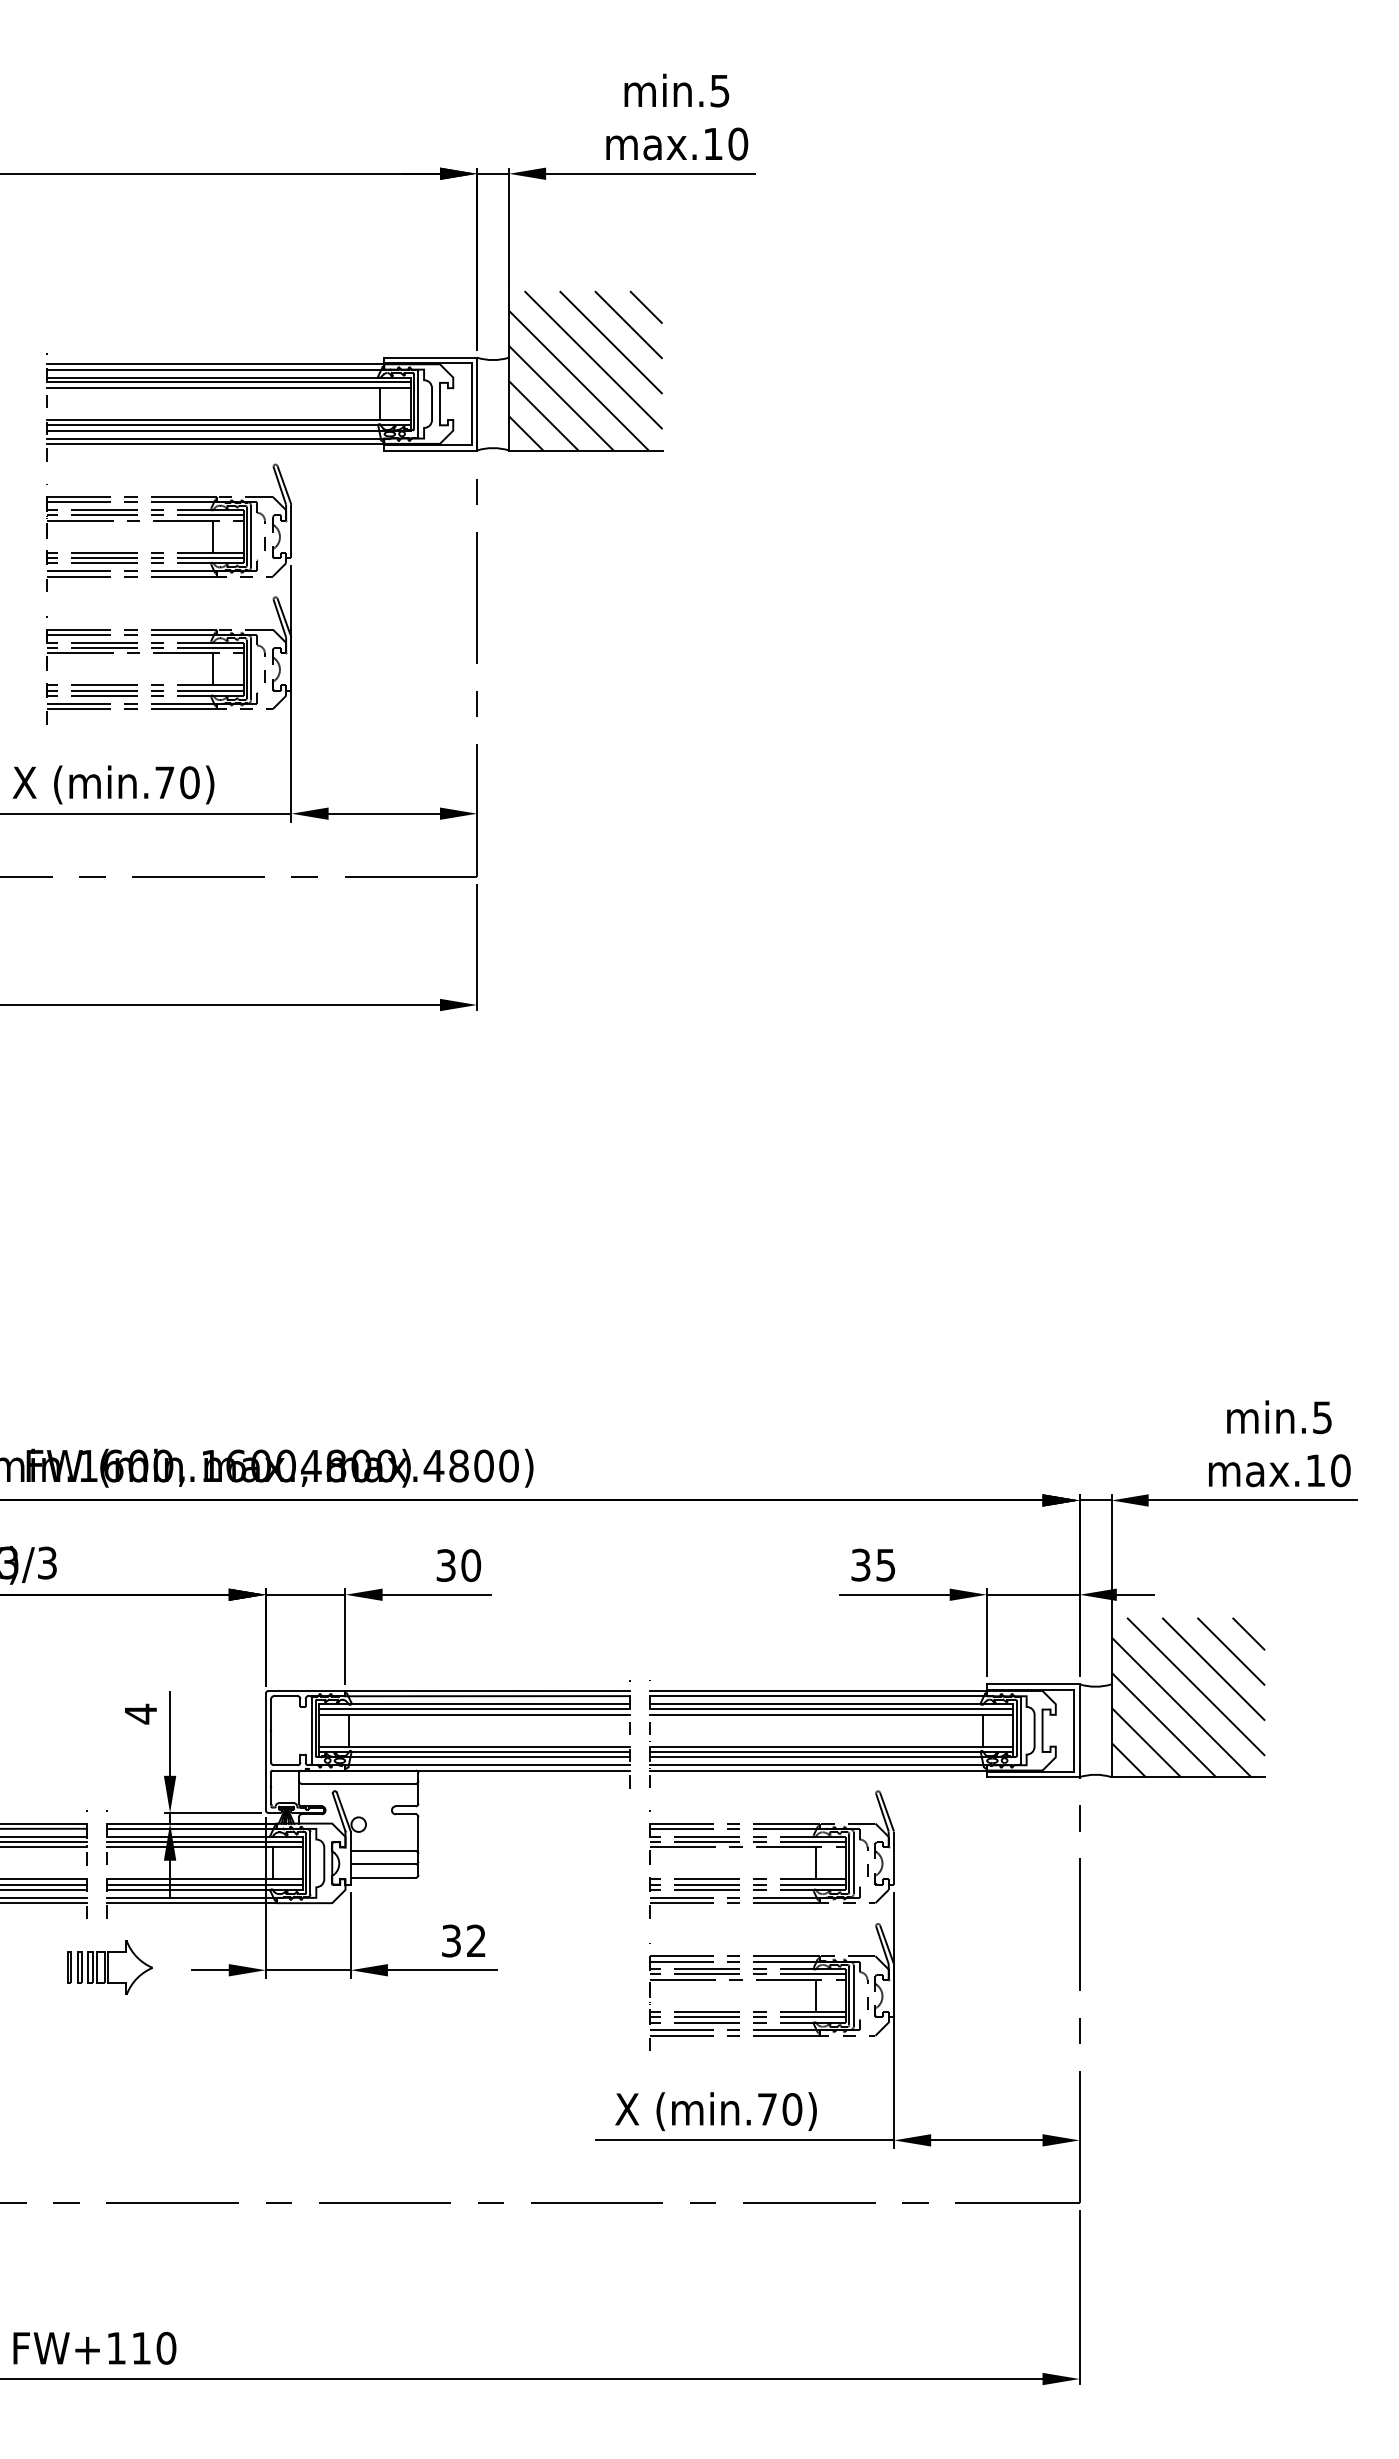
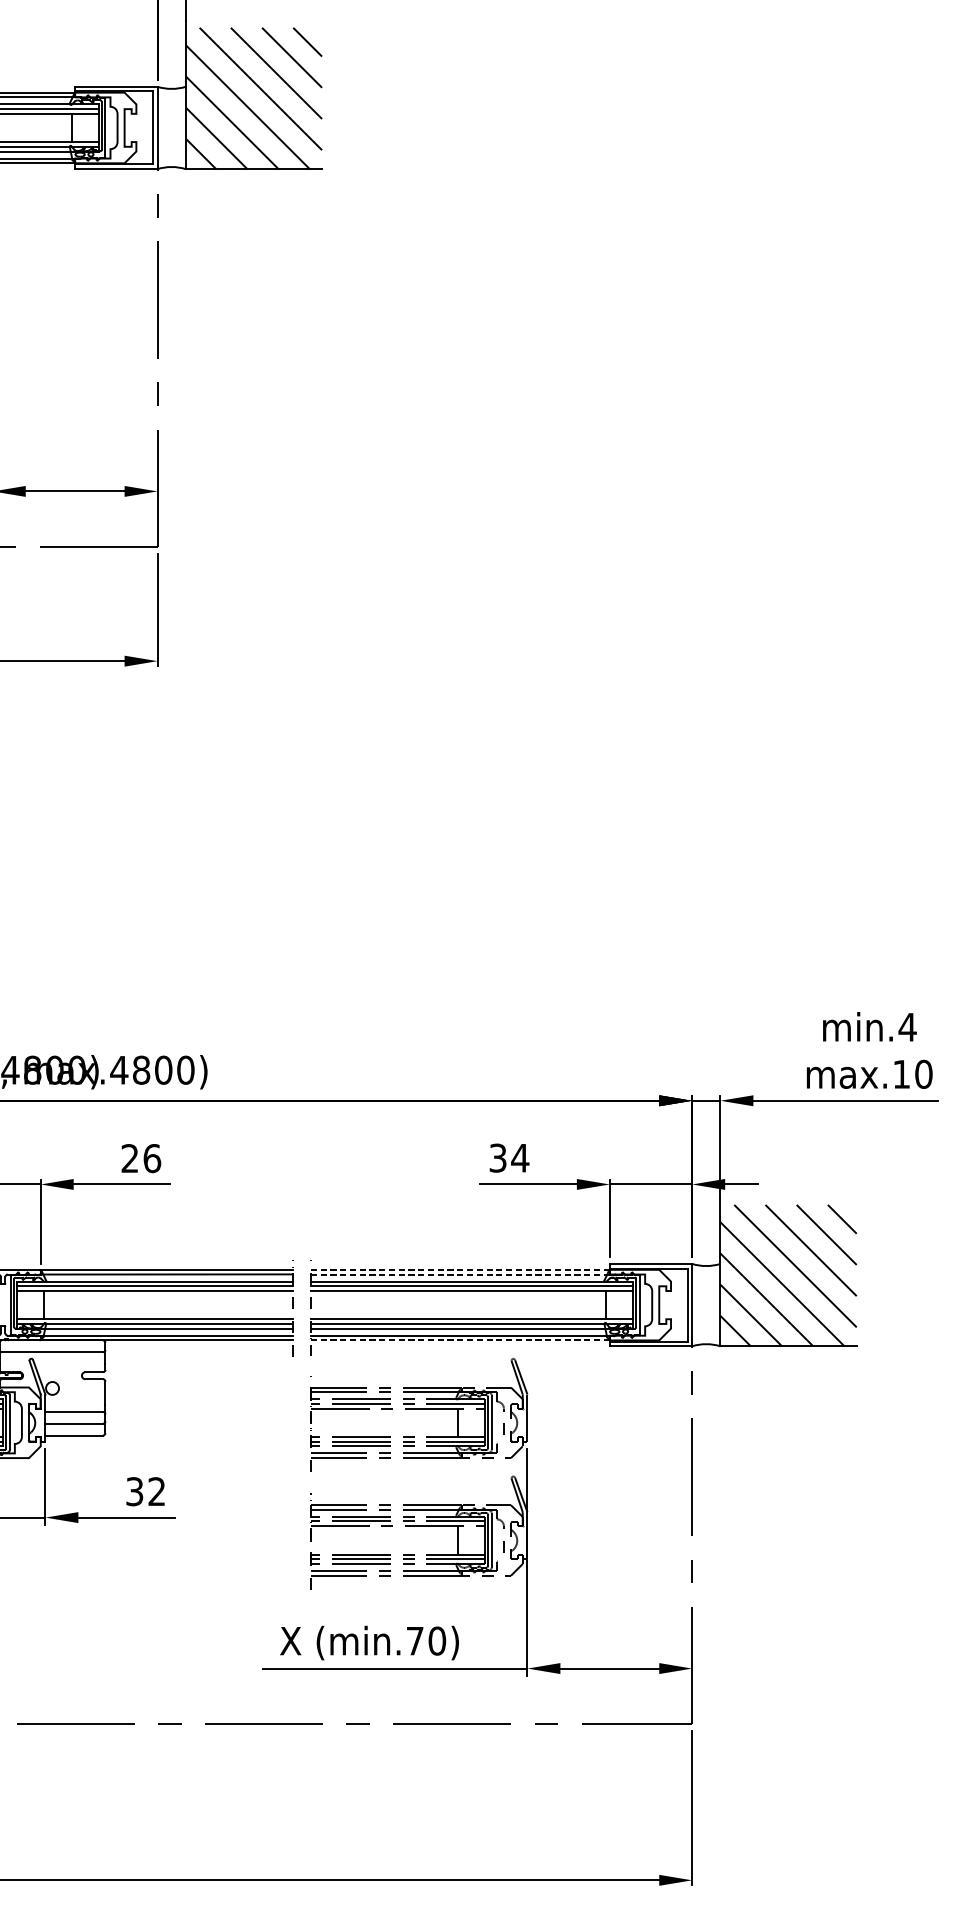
text: (1322, 1417) -> (907, 1027), min.5 -> min.4
text: (458, 1565) -> (141, 1158), 30 -> 26
text: (885, 1565) -> (519, 1158), 35 -> 34
line: (818, 1690) -> (460, 1269), solid -> dashed
line: (818, 1696) -> (460, 1274), solid -> dashed
line: (818, 1770) -> (460, 1340), solid -> dashed

